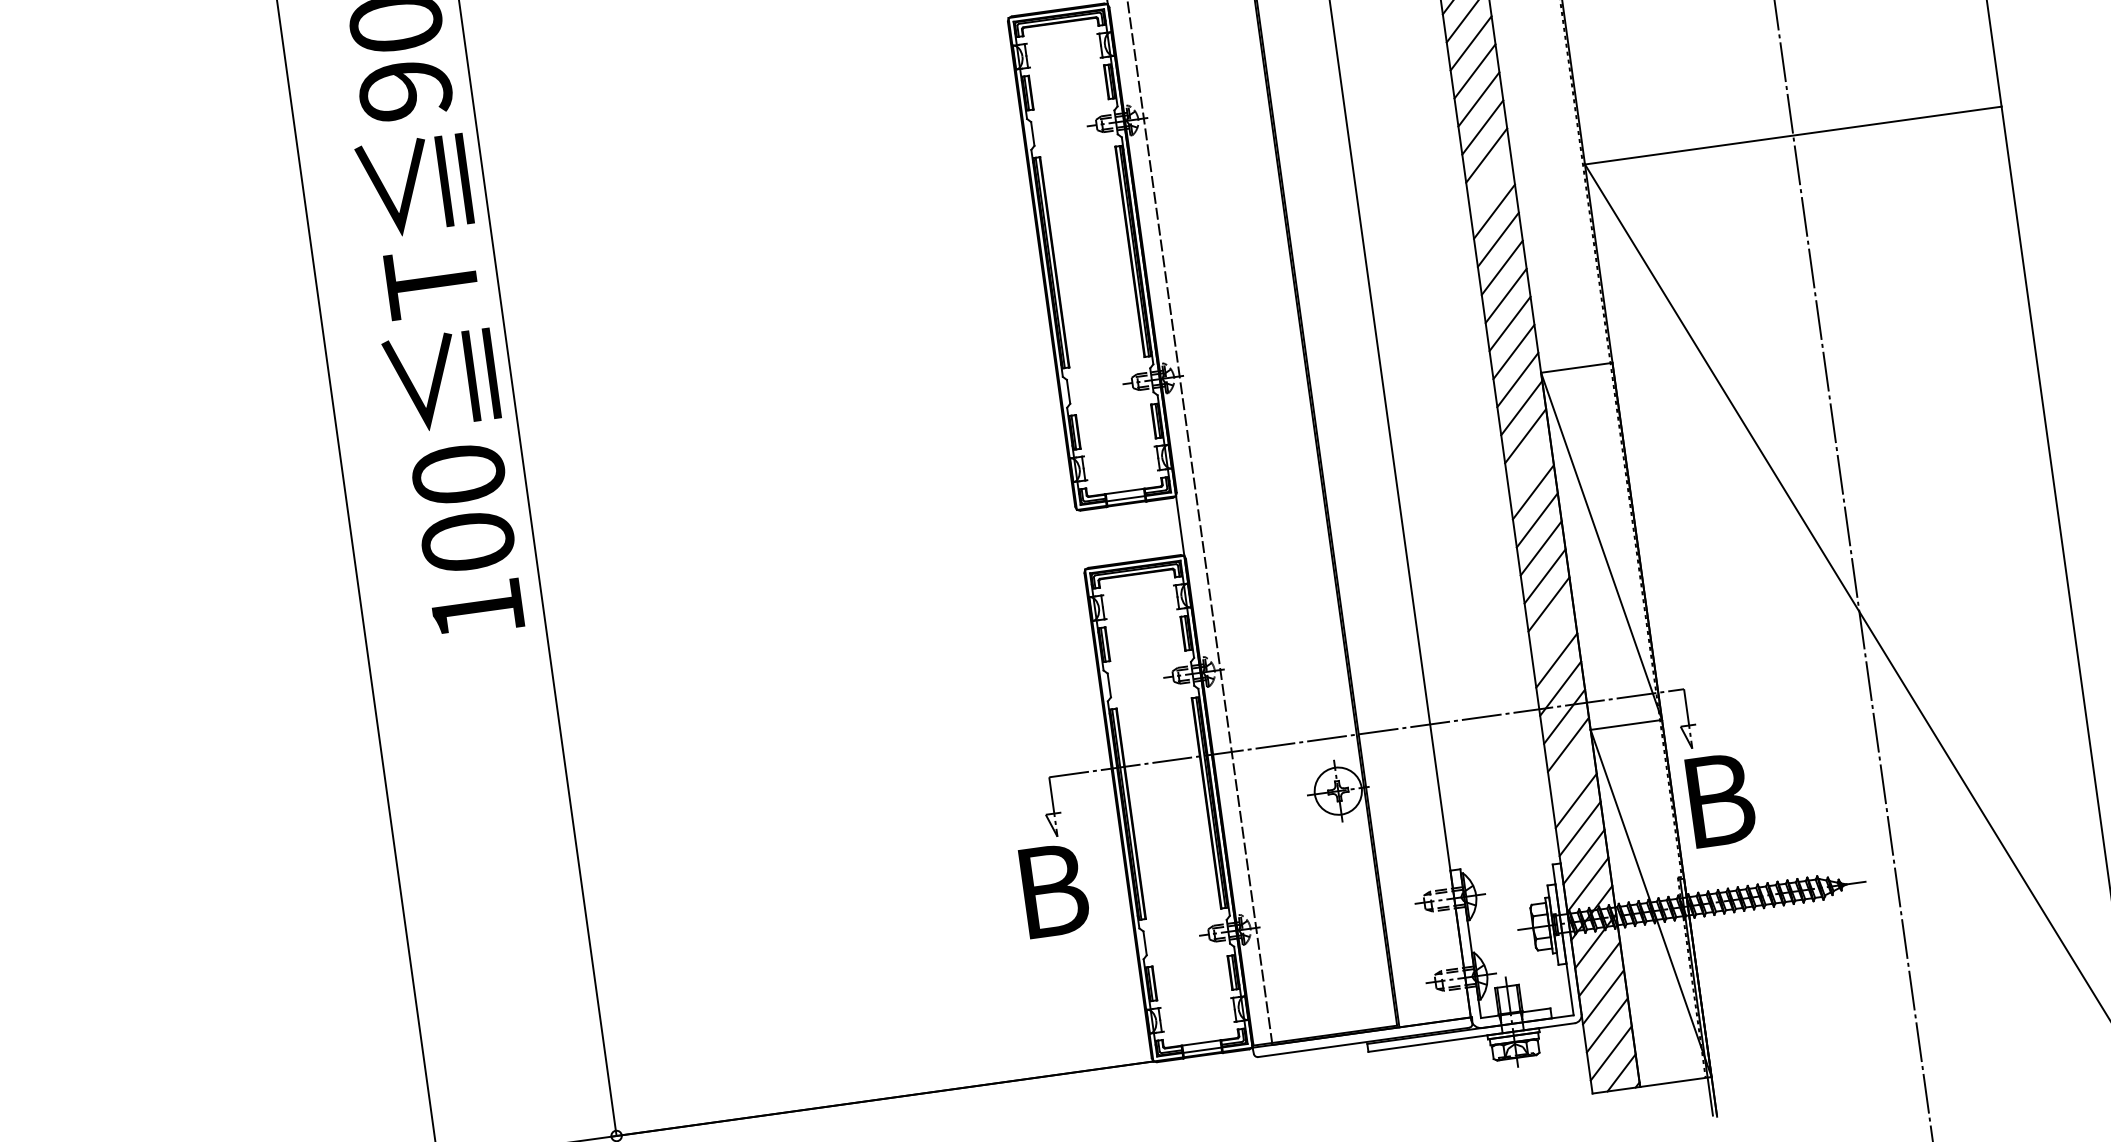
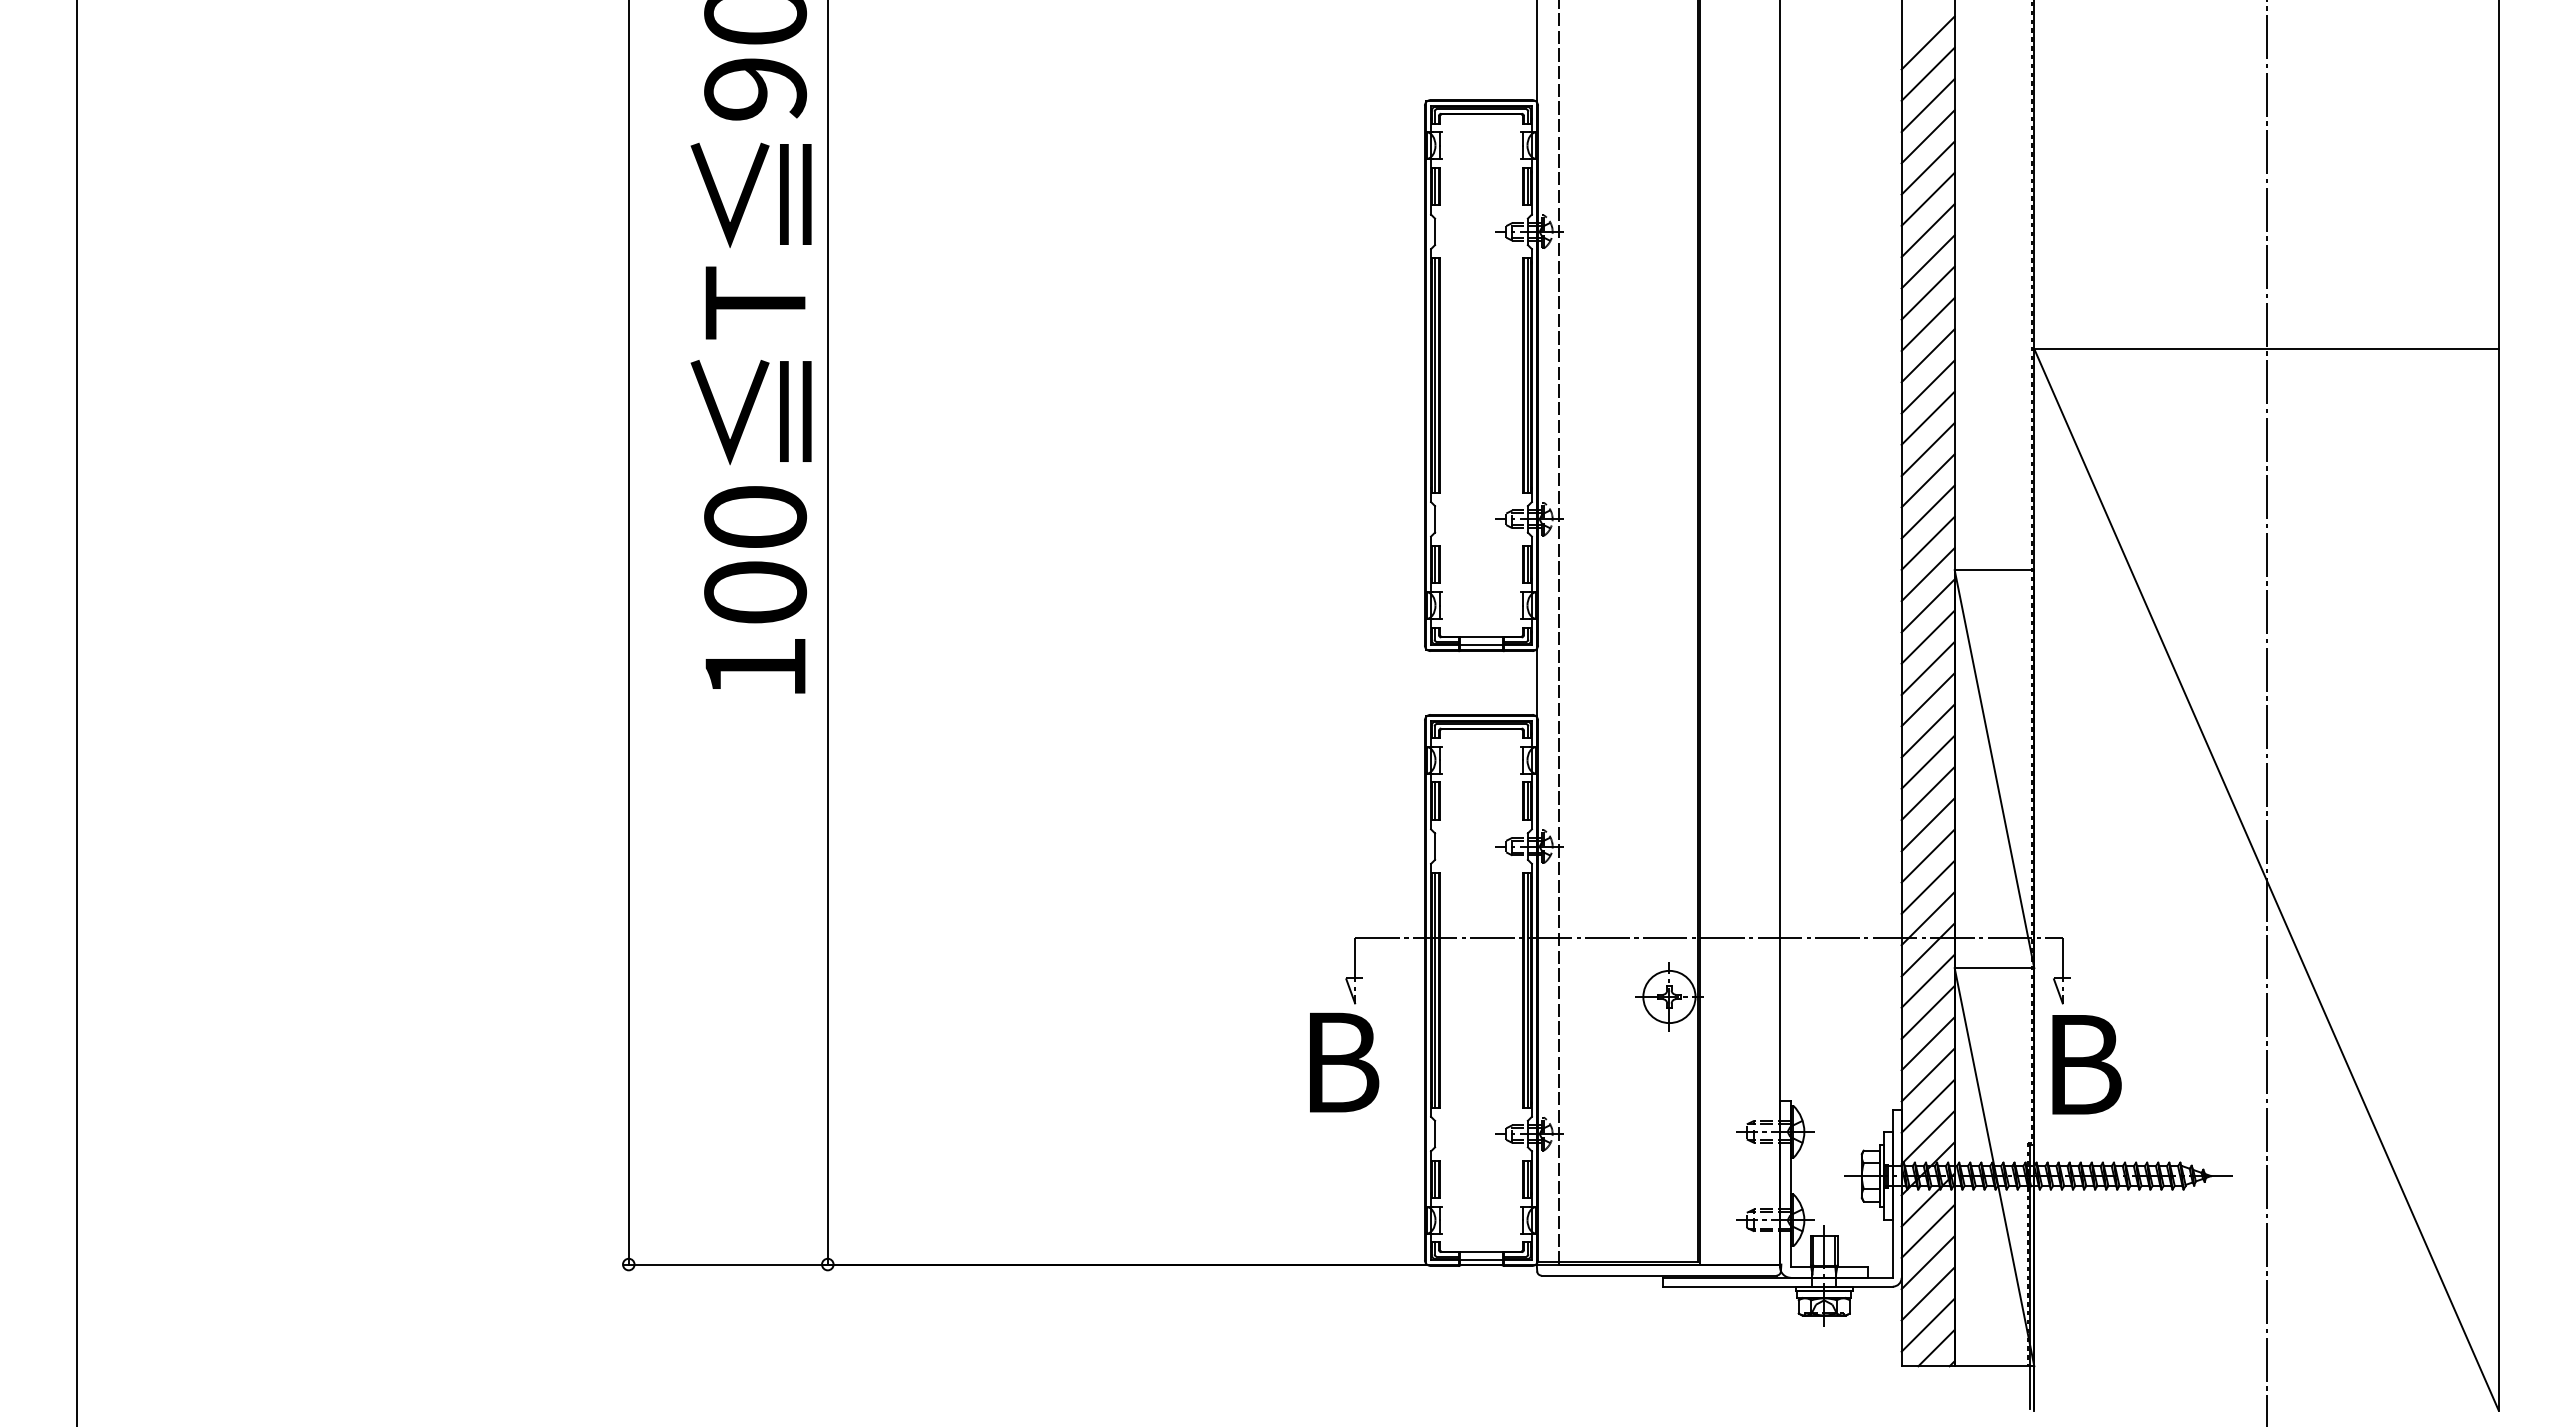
line: (1489, 183) -> (1927, 355), added
line: (1528, 464) -> (1927, 668), added
line: (1552, 632) -> (1927, 855), added
line: (1571, 772) -> (1927, 1012), added

